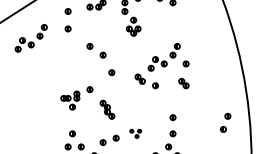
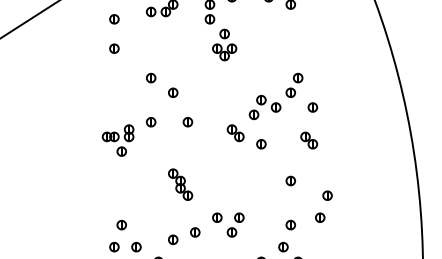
part: (30, 38) -> (51, 64), removed
part: (76, 98) -> (128, 137), moved
part: (172, 117) -> (289, 180), moved
part: (225, 122) -> (323, 206), moved
part: (135, 133) -> (227, 224), size x1.67

